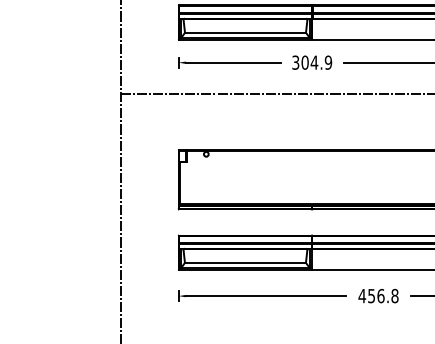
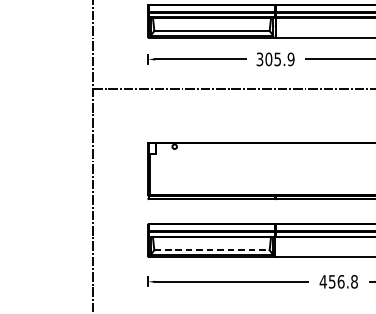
text: (314, 62) -> (277, 59), 304.9 -> 305.9
line: (245, 262) -> (212, 249), solid -> dashed

